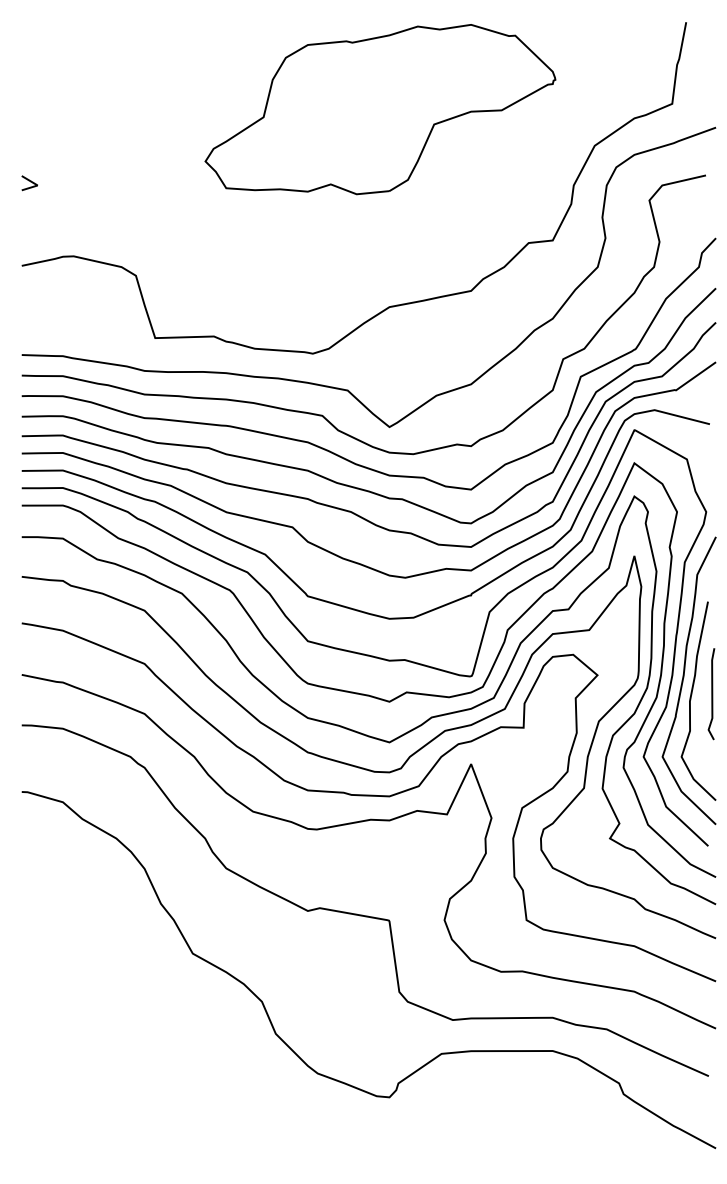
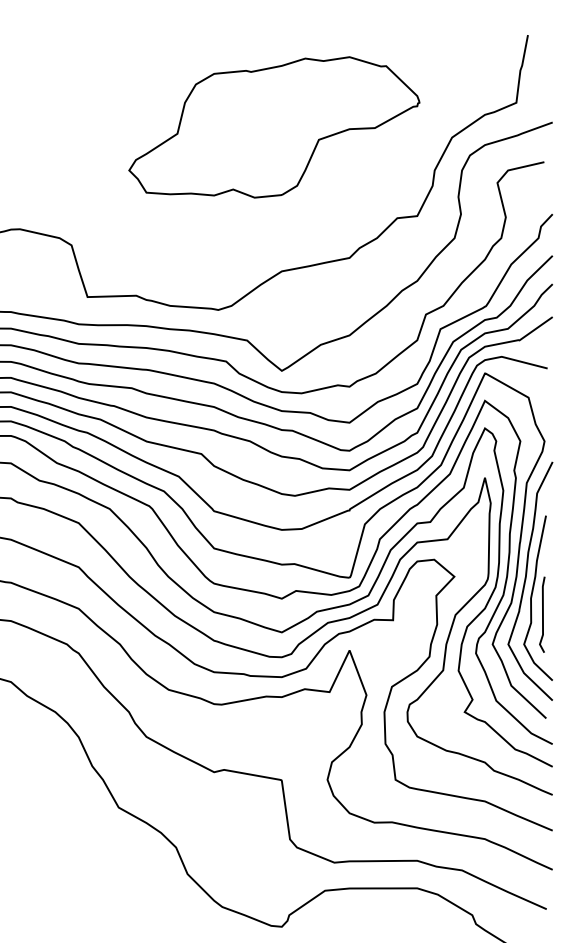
part: (380, 109) -> (274, 127), moved
line: (711, 694) -> (542, 615), moved

